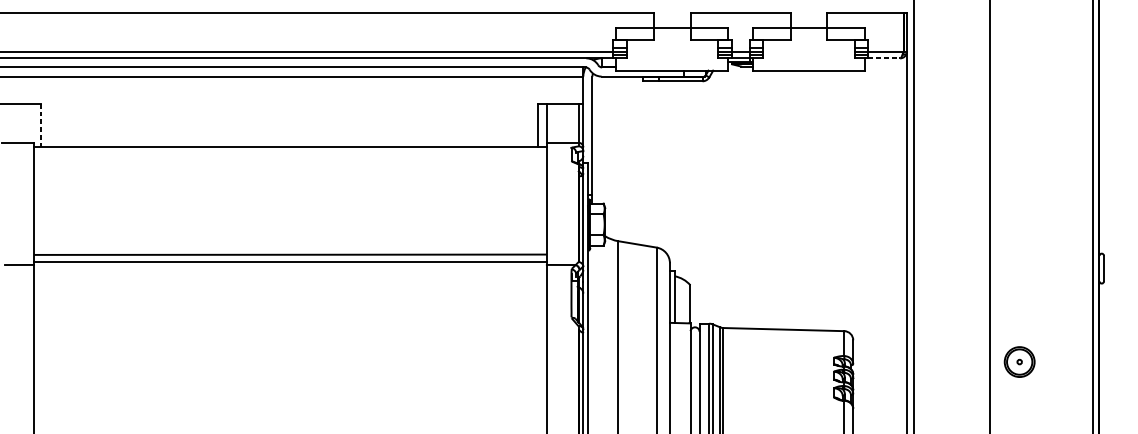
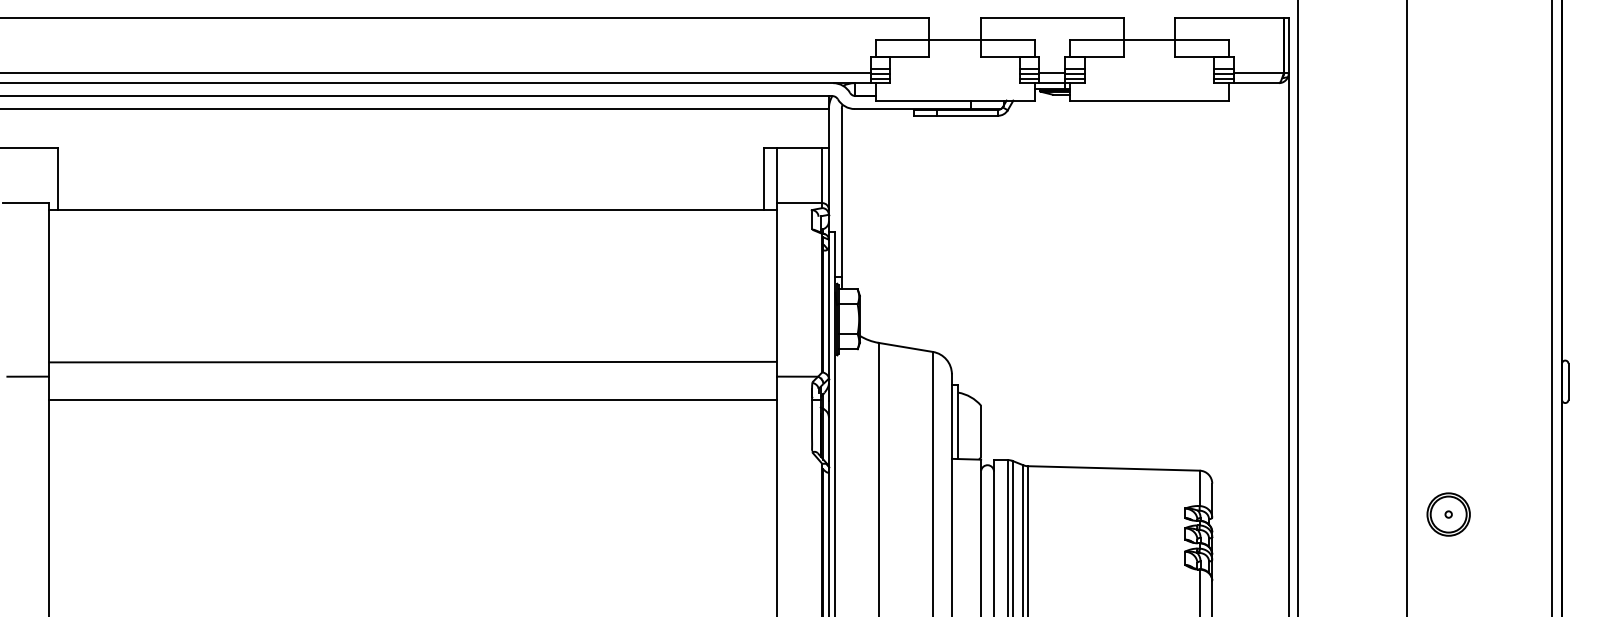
line: (884, 58) -> (1256, 83), dashed -> solid
line: (41, 125) -> (58, 178), dashed -> solid
line: (290, 261) -> (412, 399), moved

